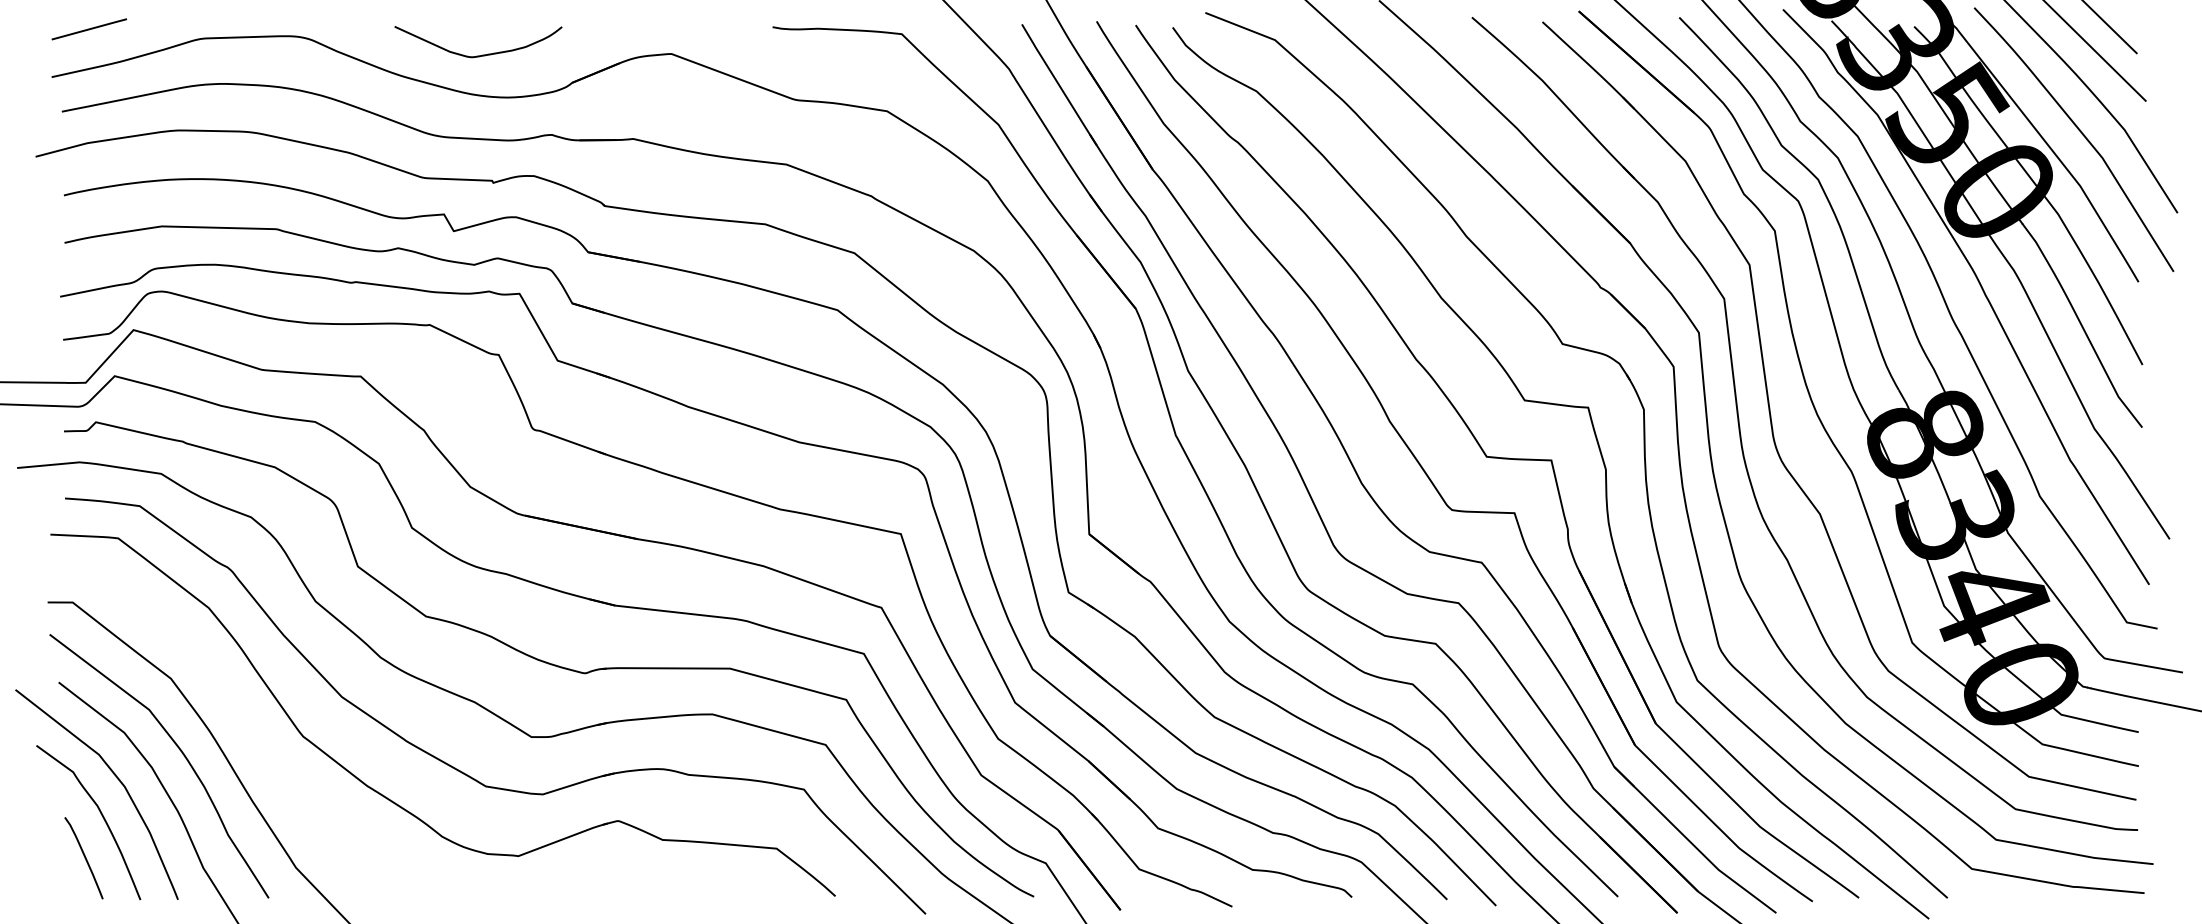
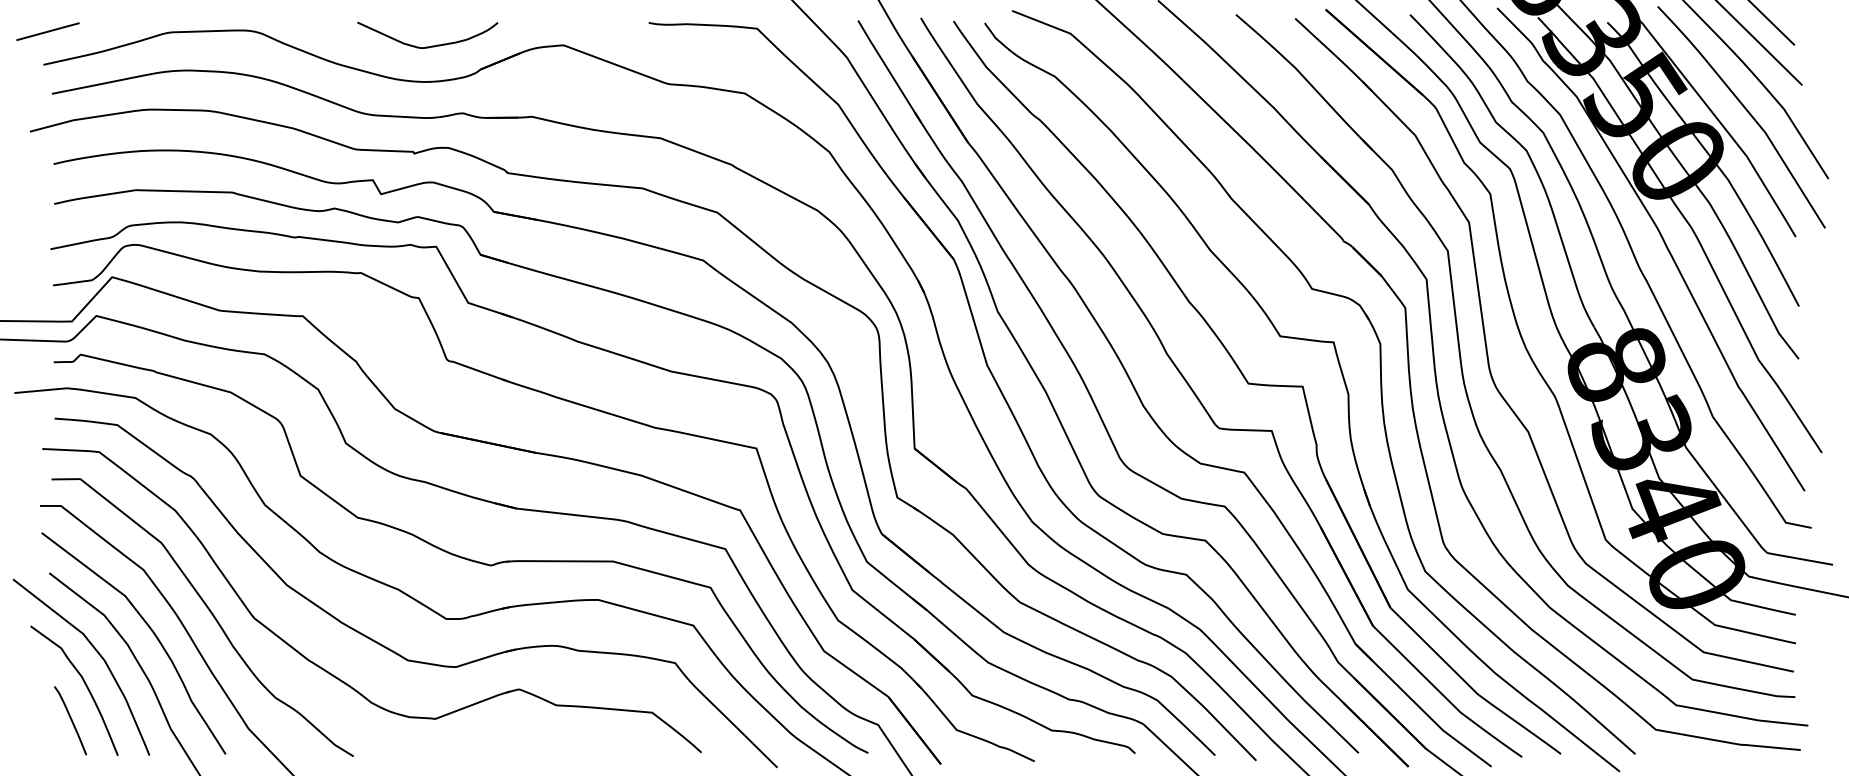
line: (88, 29) -> (47, 31), moved
curve: (482, 54) -> (431, 45), moved
curve: (250, 730) -> (210, 613), added

